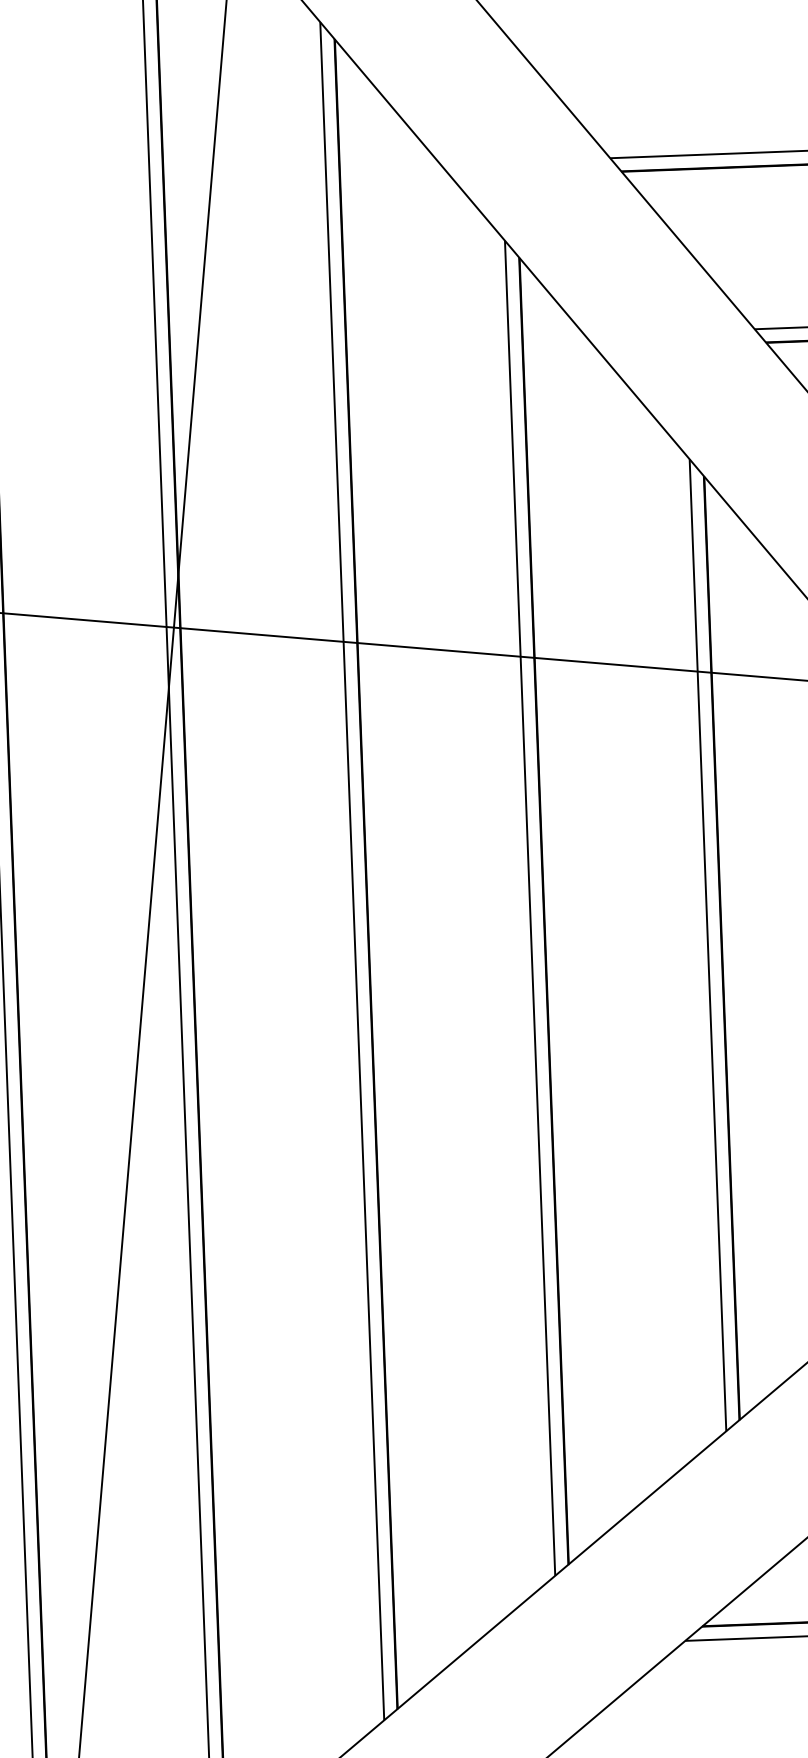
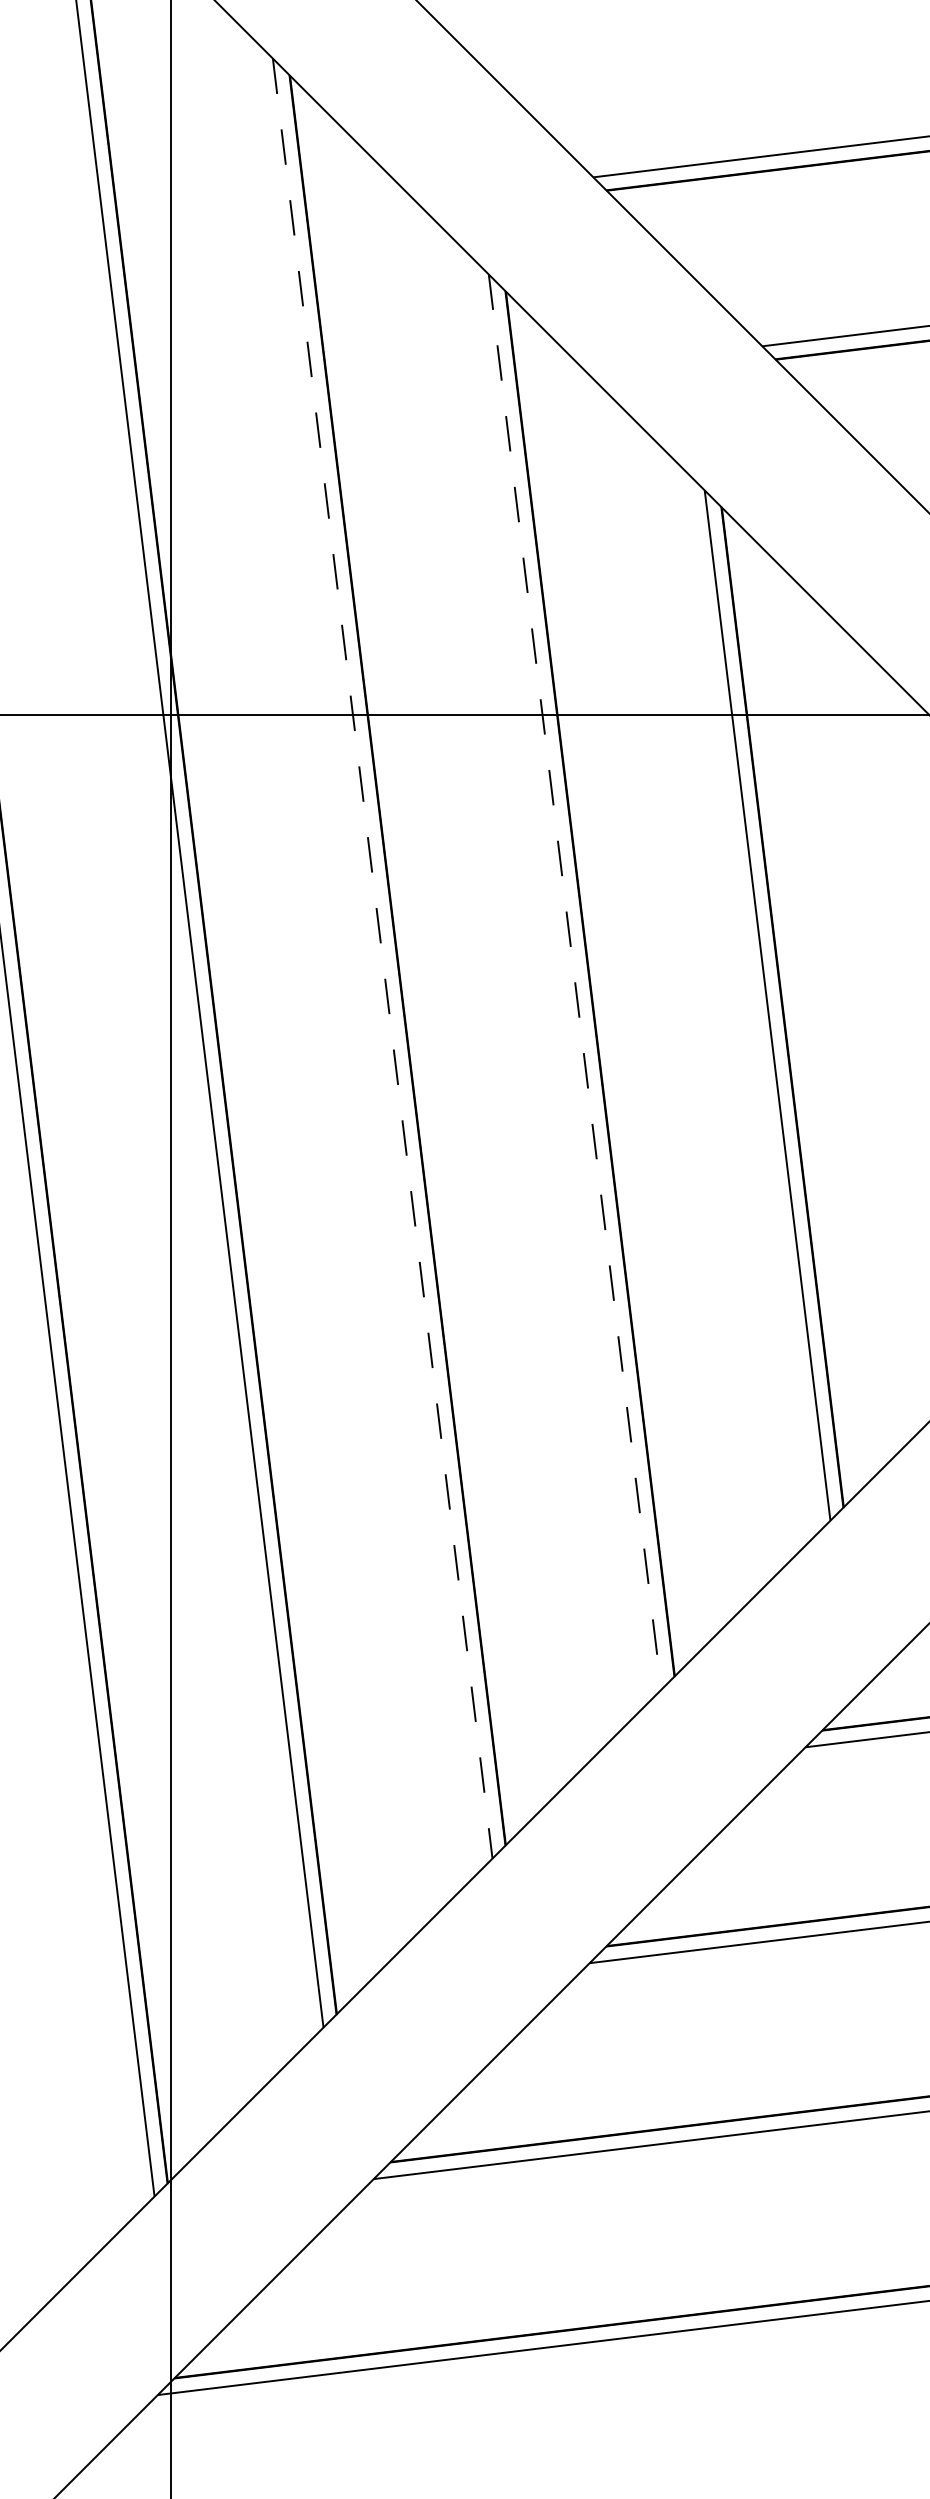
line: (352, 871) -> (382, 958), solid -> dashed
line: (530, 908) -> (575, 982), solid -> dashed

